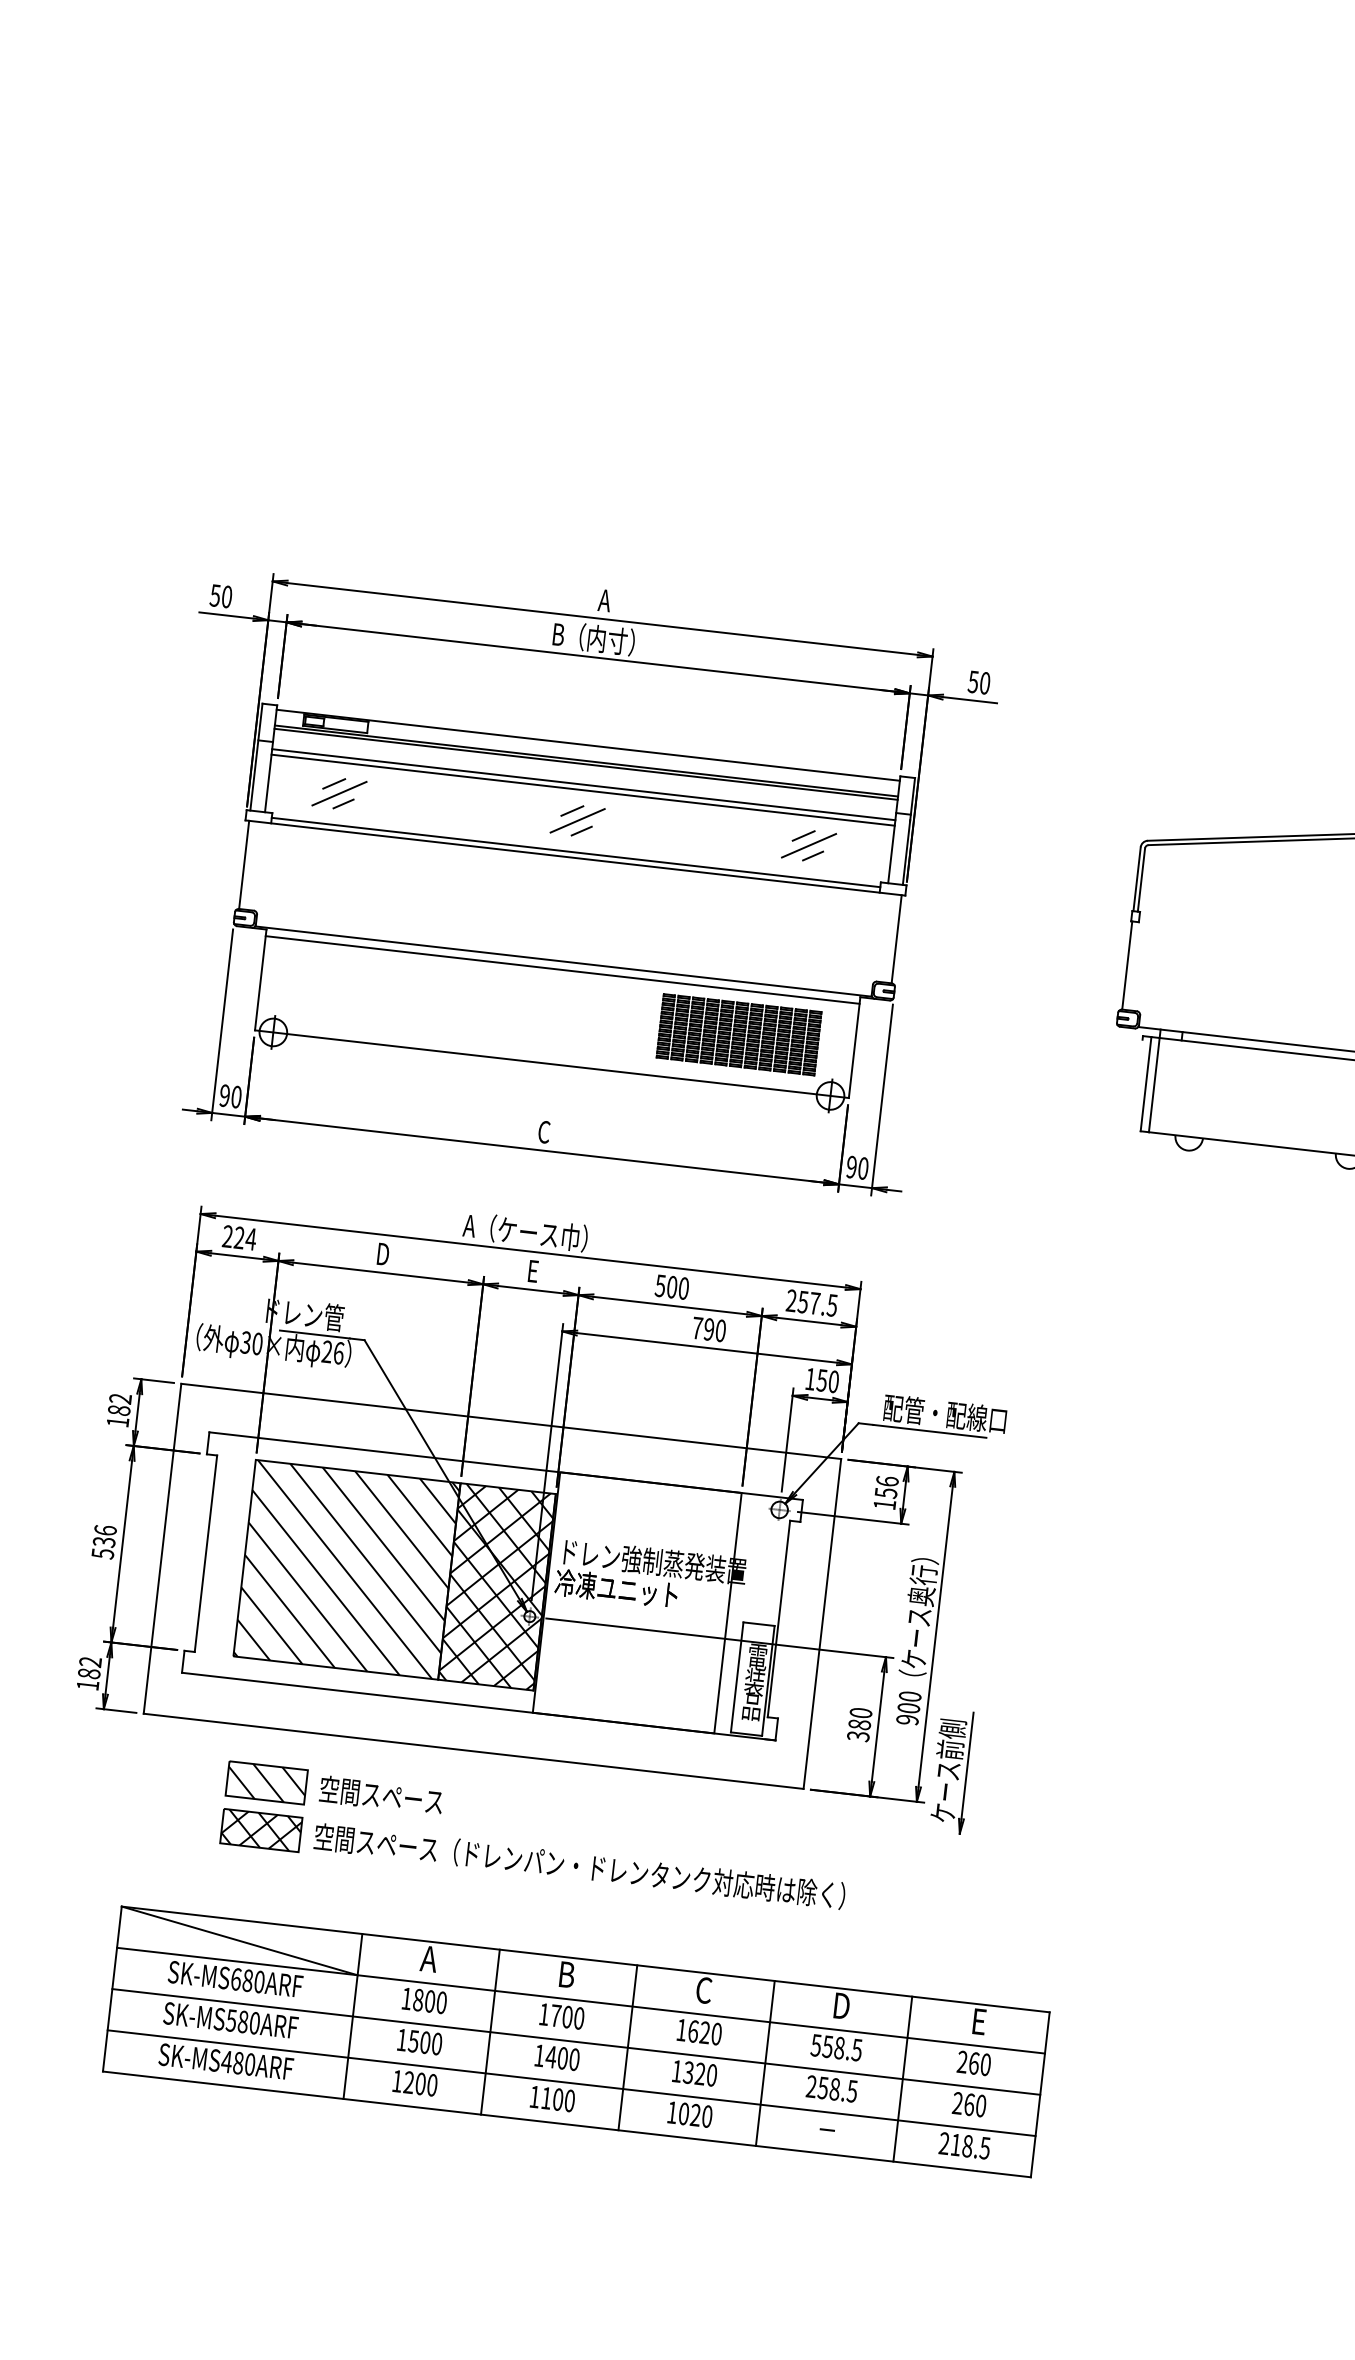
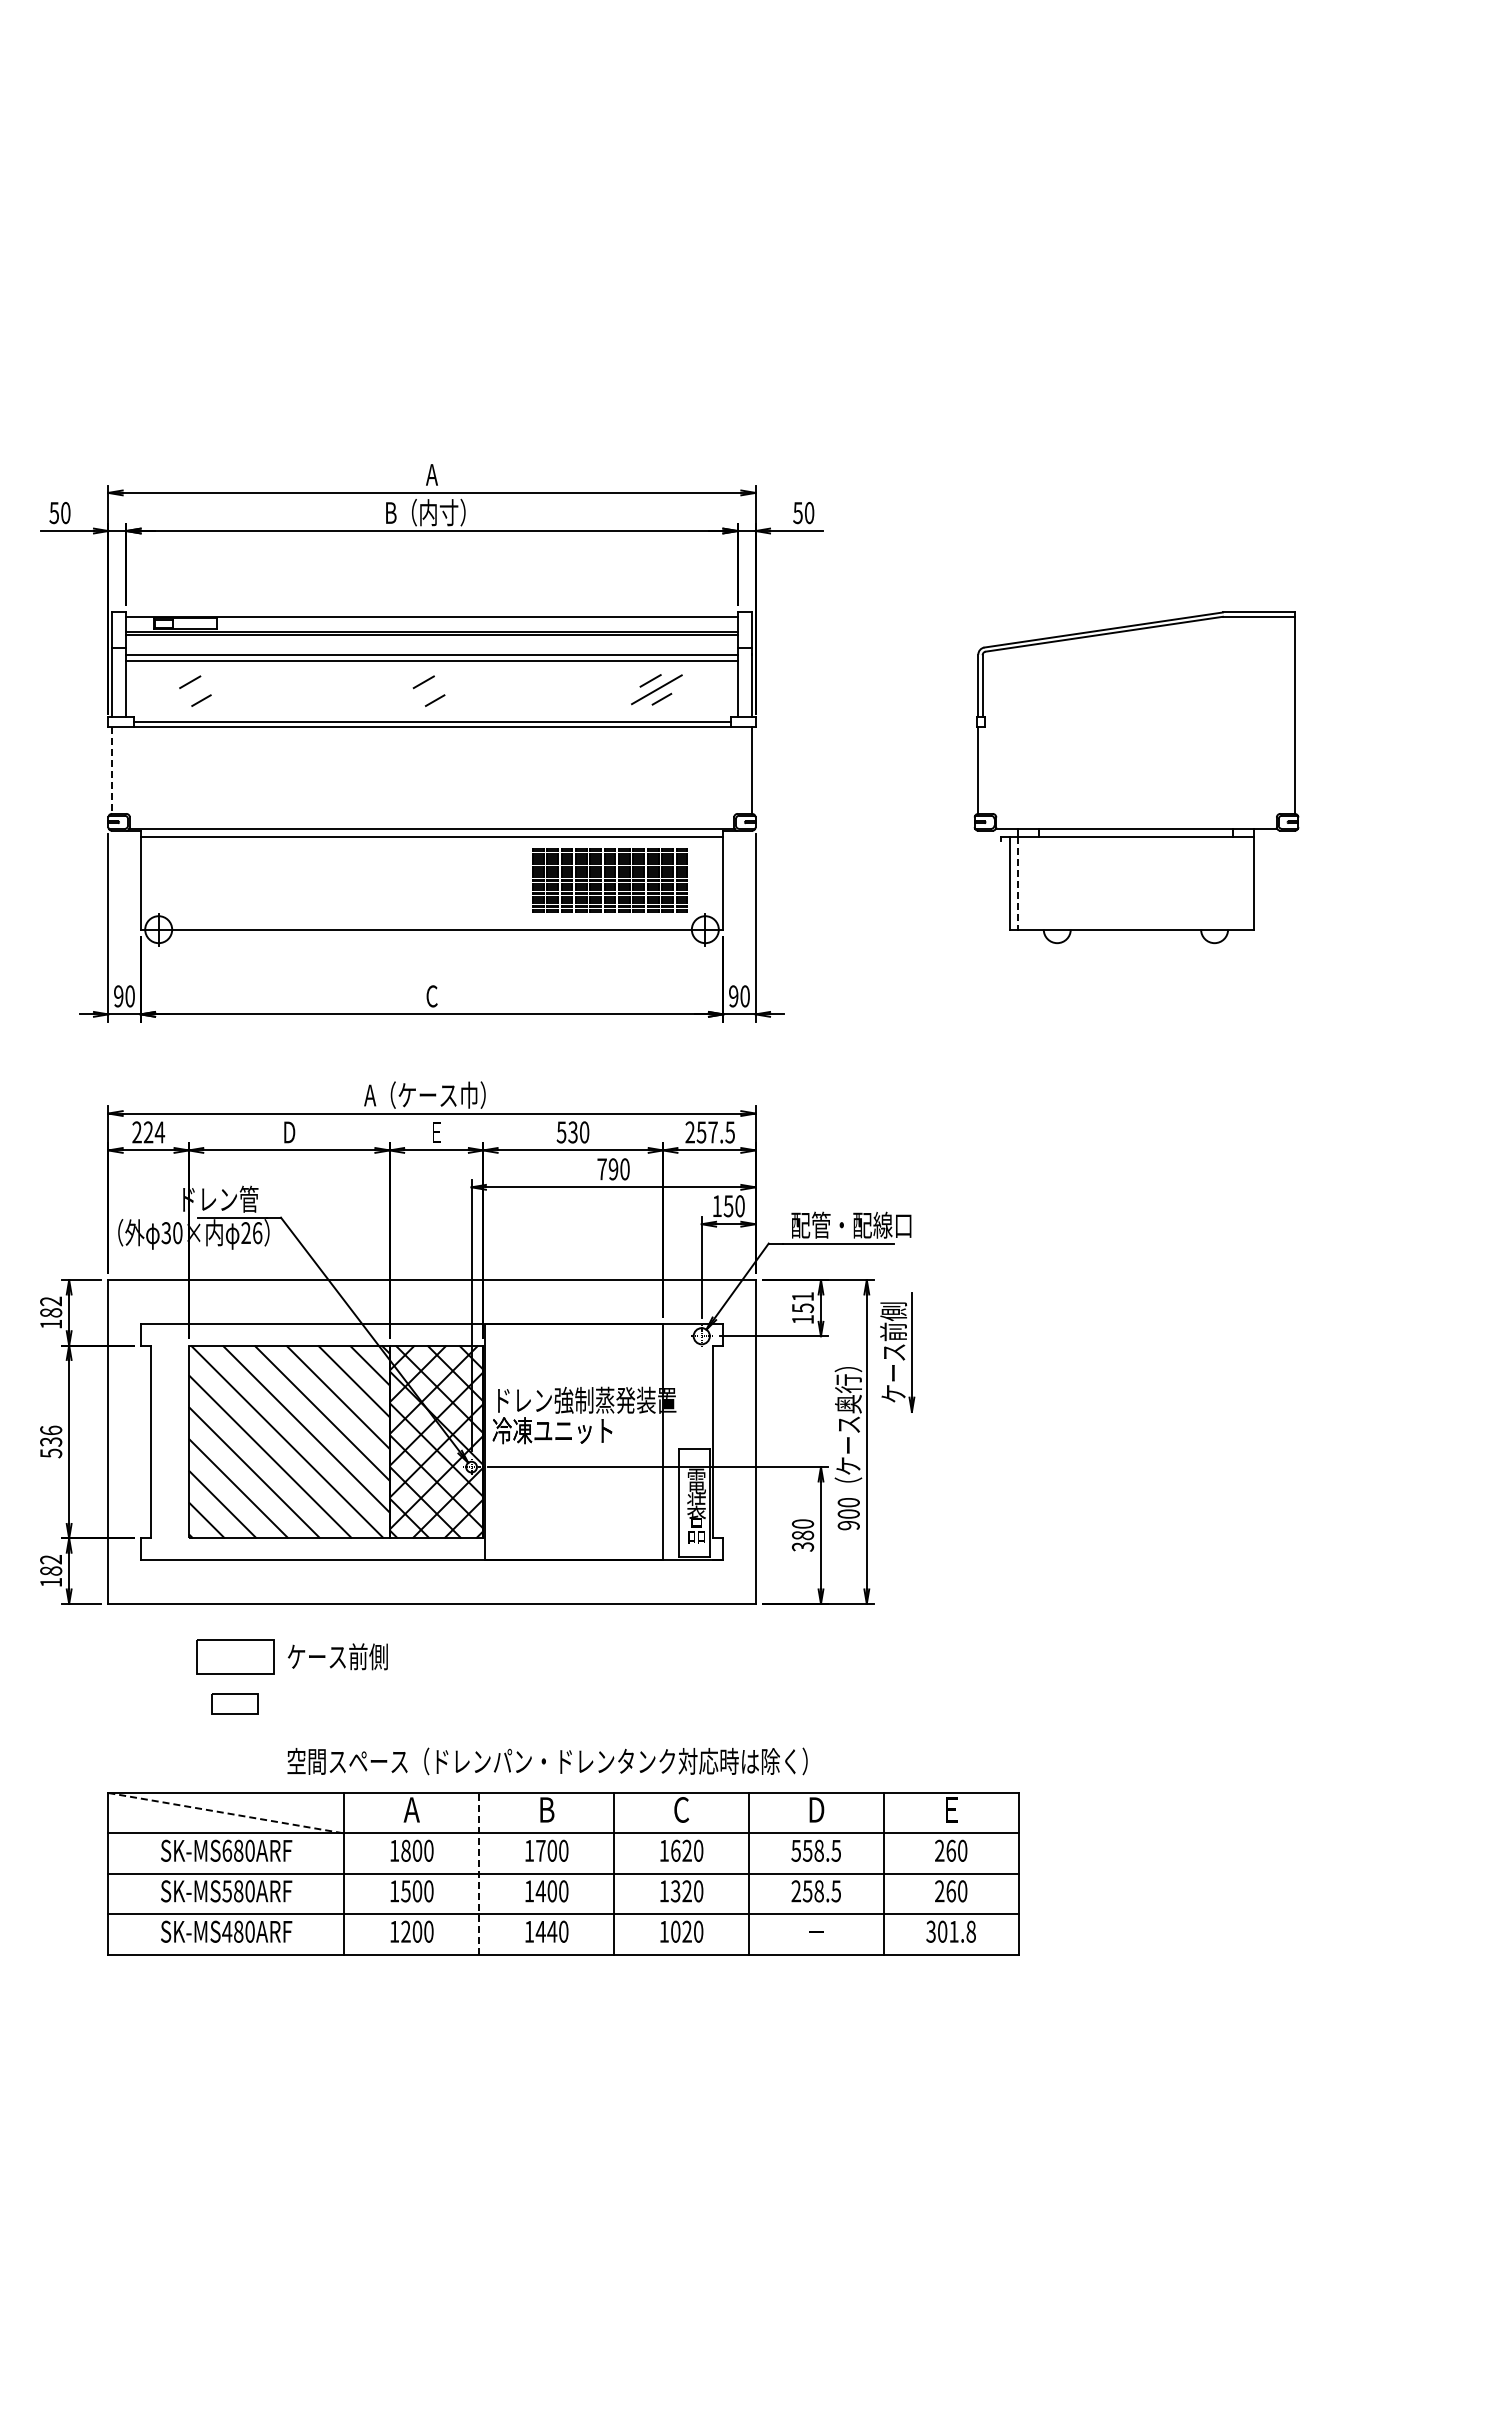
line: (339, 793) -> (196, 690), removed
line: (577, 820) -> (429, 690), removed
line: (243, 865) -> (111, 771), solid -> dashed
line: (1154, 1085) -> (1017, 883), solid -> dashed
text: (671, 1287) -> (572, 1132), 500 -> 530
text: (886, 1481) -> (802, 1296), 156 -> 151
part: (951, 1771) -> (897, 1352), moved
hatch: (266, 1783) -> (234, 1657), removed
text: (381, 1795) -> (347, 1656), 空間スペース -> ケース前側
part: (261, 1830) -> (235, 1703), size x0.6
text: (579, 1866) -> (547, 1761), moved
line: (239, 1941) -> (226, 1813), solid -> dashed
line: (490, 2031) -> (479, 1873), solid -> dashed
text: (552, 2098) -> (546, 1931), 1100 -> 1440
text: (964, 2145) -> (950, 1931), 218.5 -> 301.8

